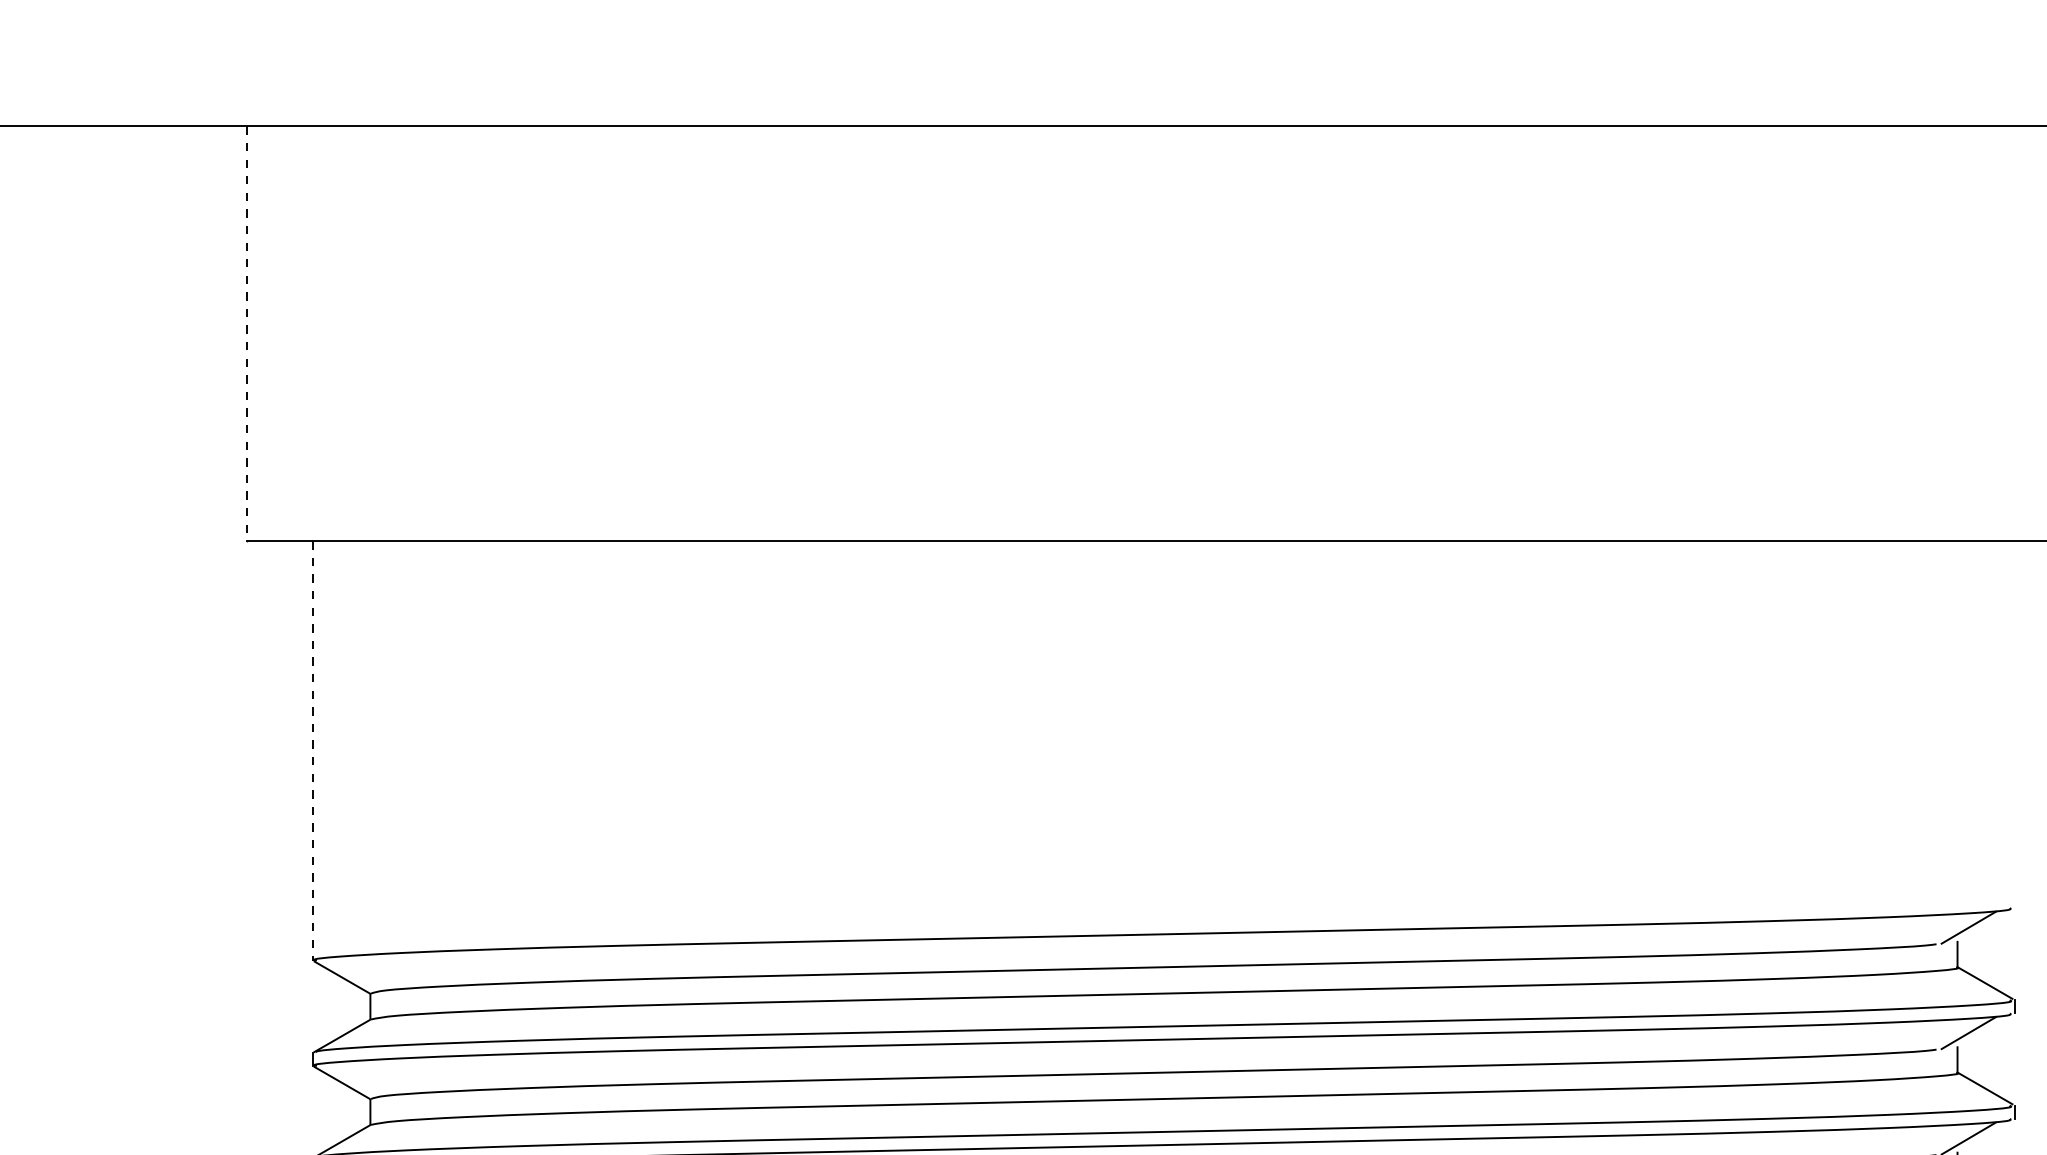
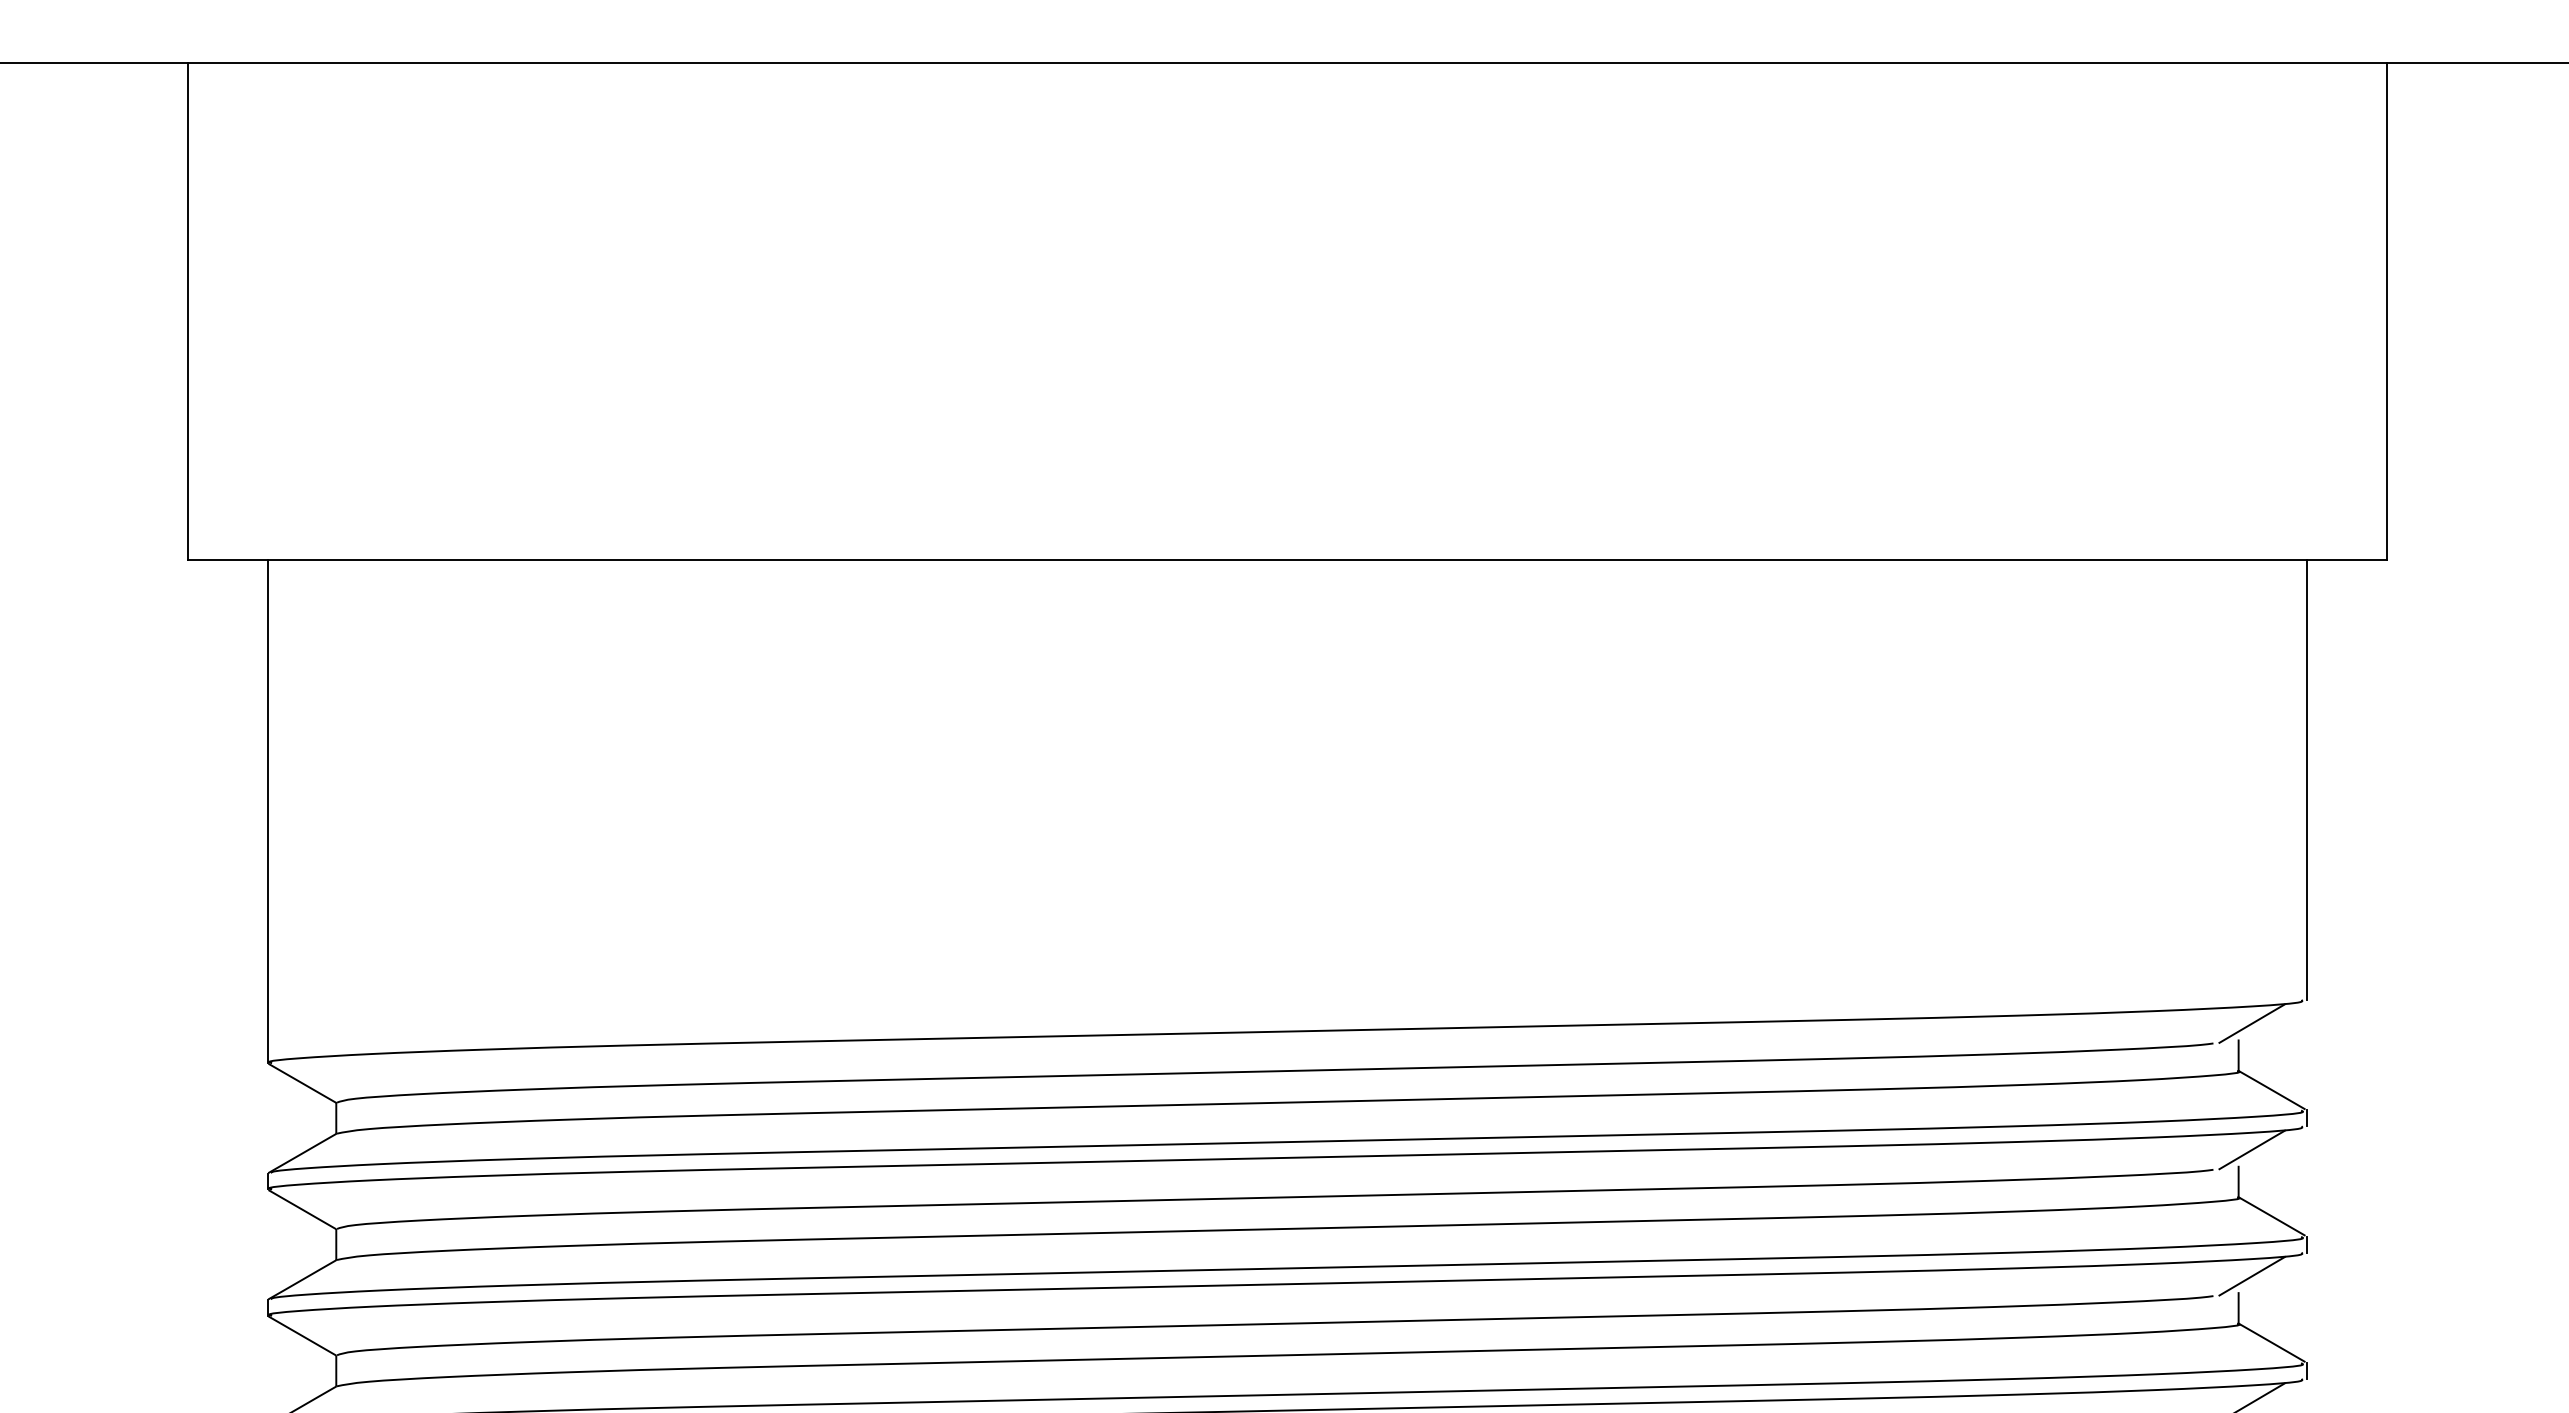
line: (247, 333) -> (188, 311), dashed -> solid
line: (2014, 724) -> (2307, 779), added
line: (313, 751) -> (267, 812), dashed -> solid

